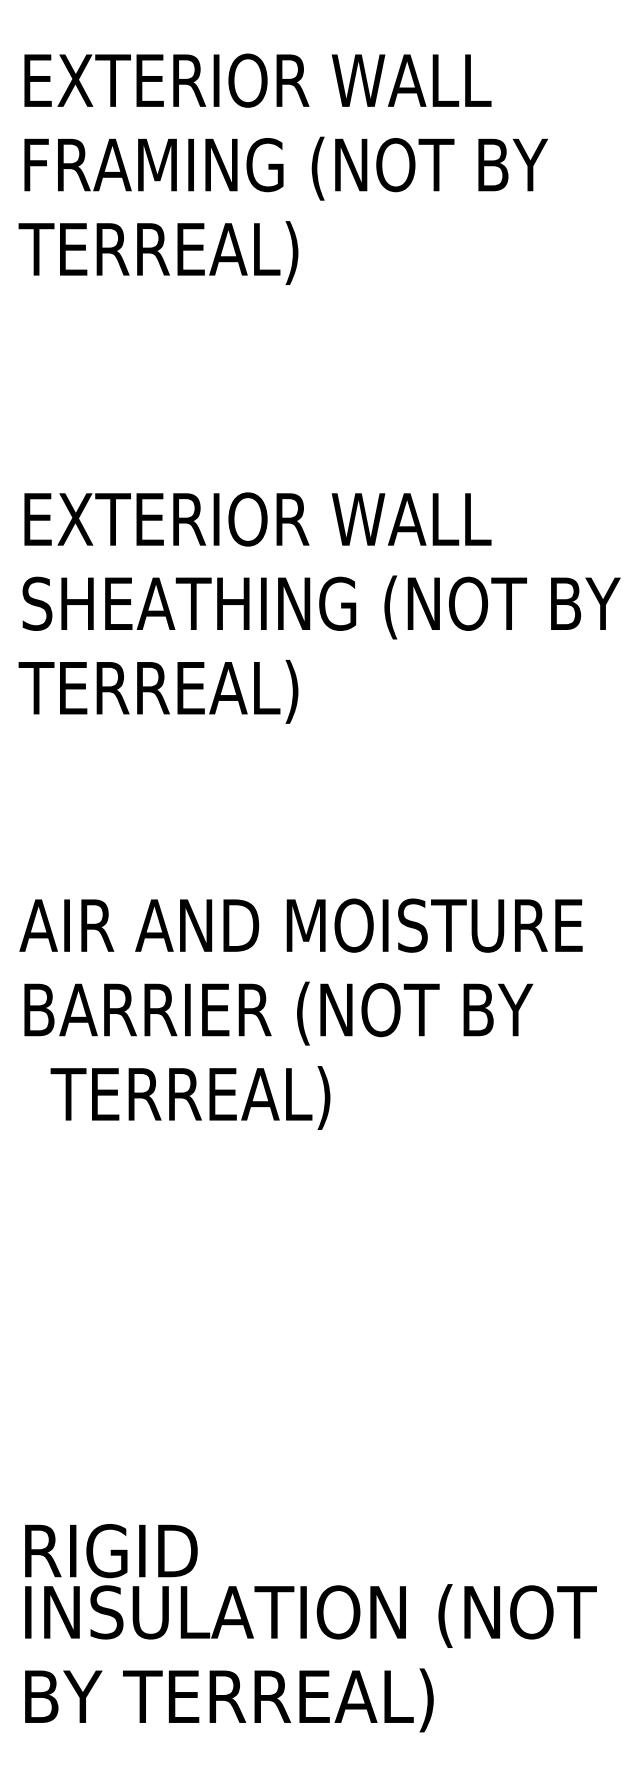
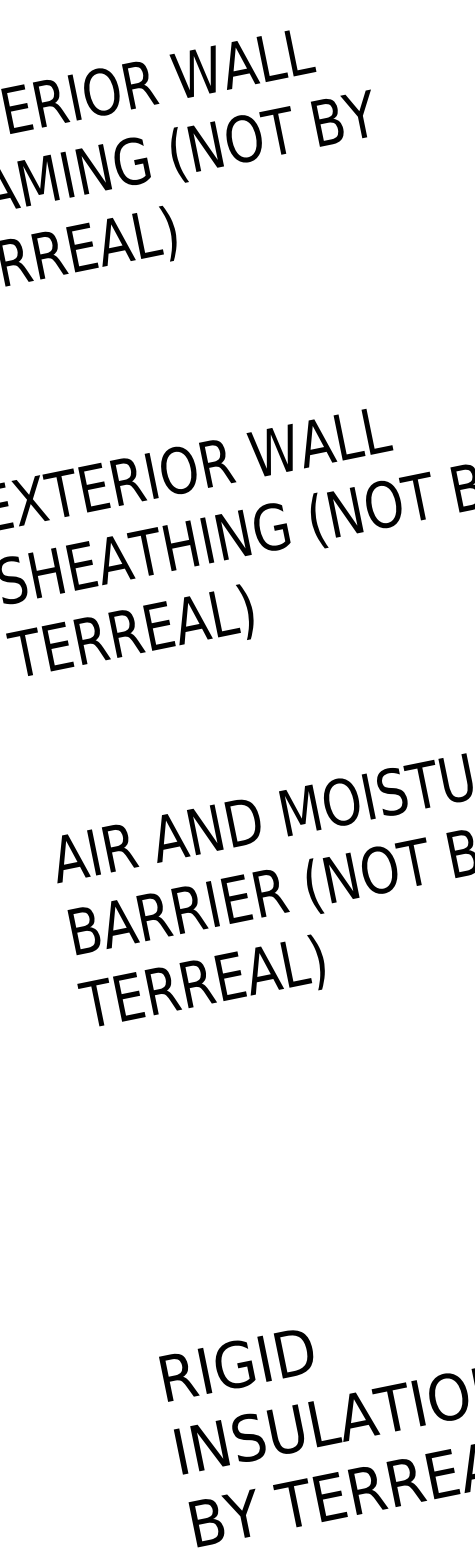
text: (190, 1097) -> (203, 984), moved
text: (111, 1551) -> (238, 1364), moved

